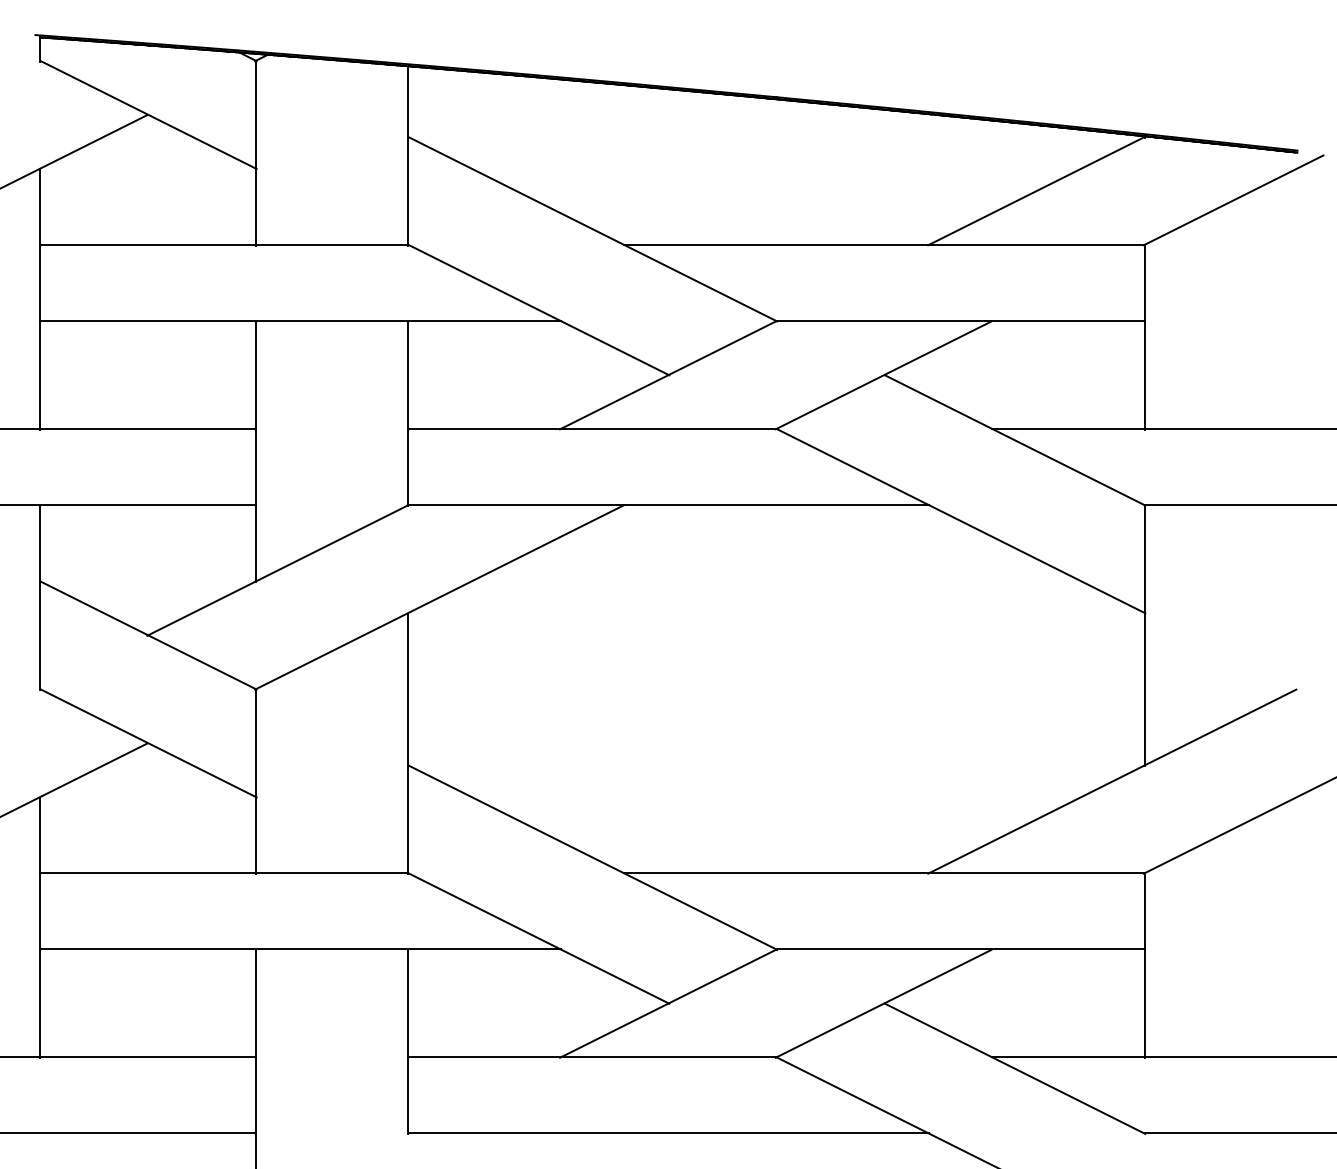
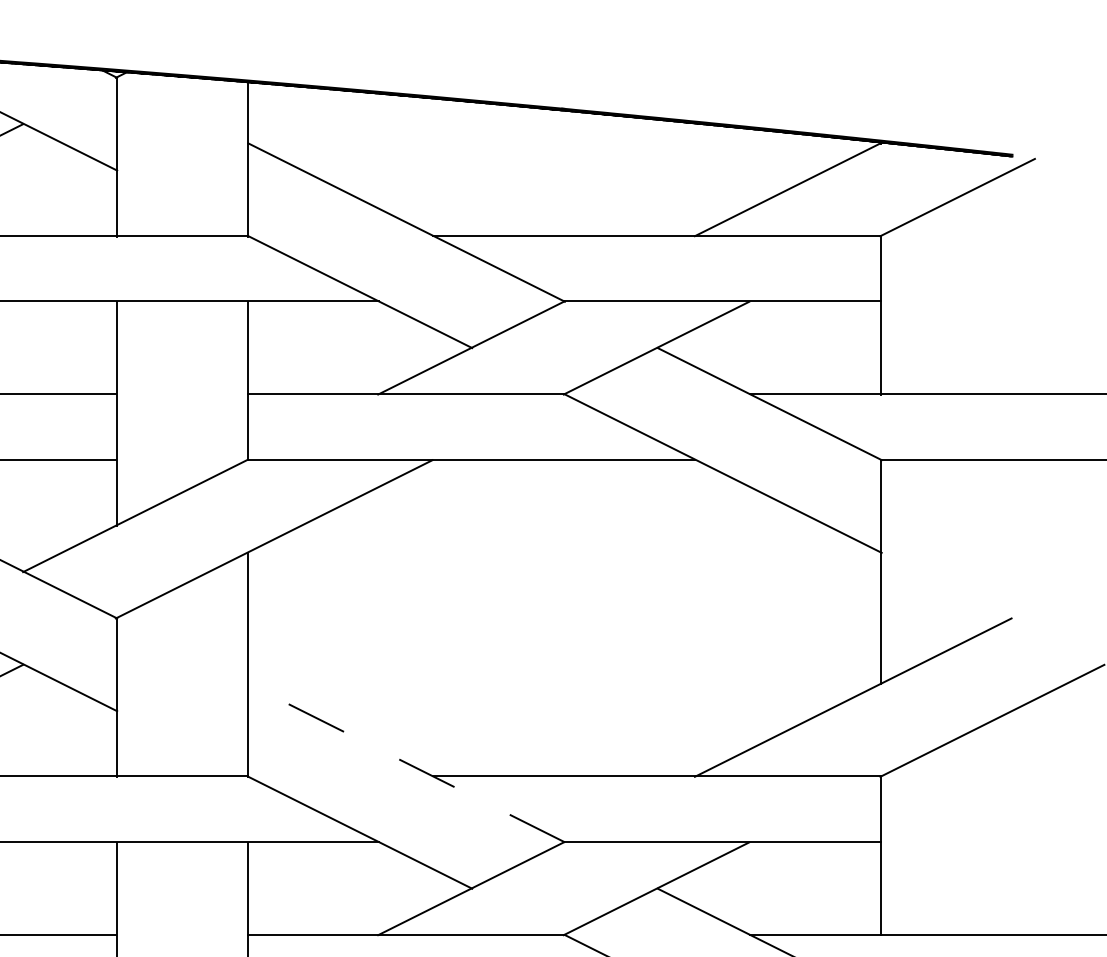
line: (593, 857) -> (406, 762), solid -> dashed

